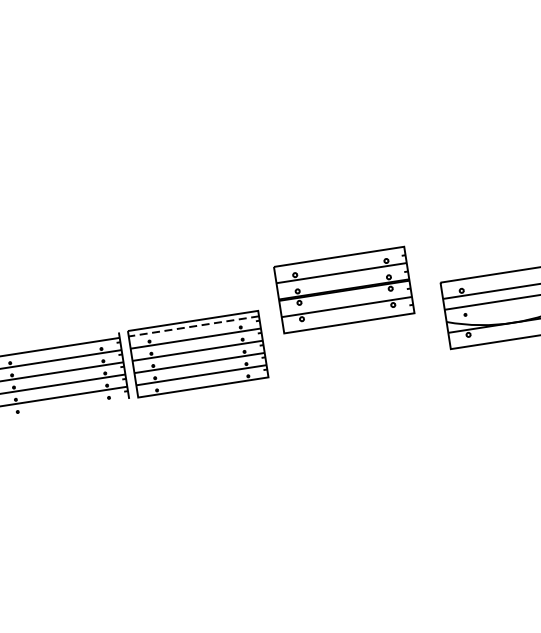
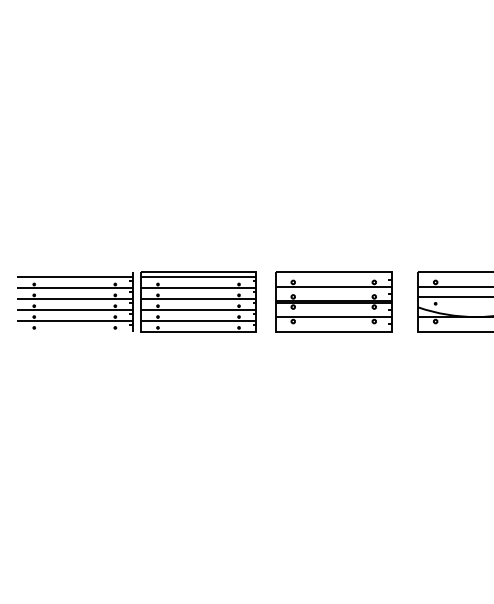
part: (343, 289) -> (333, 301), moved
line: (193, 326) -> (198, 277), dashed -> solid

